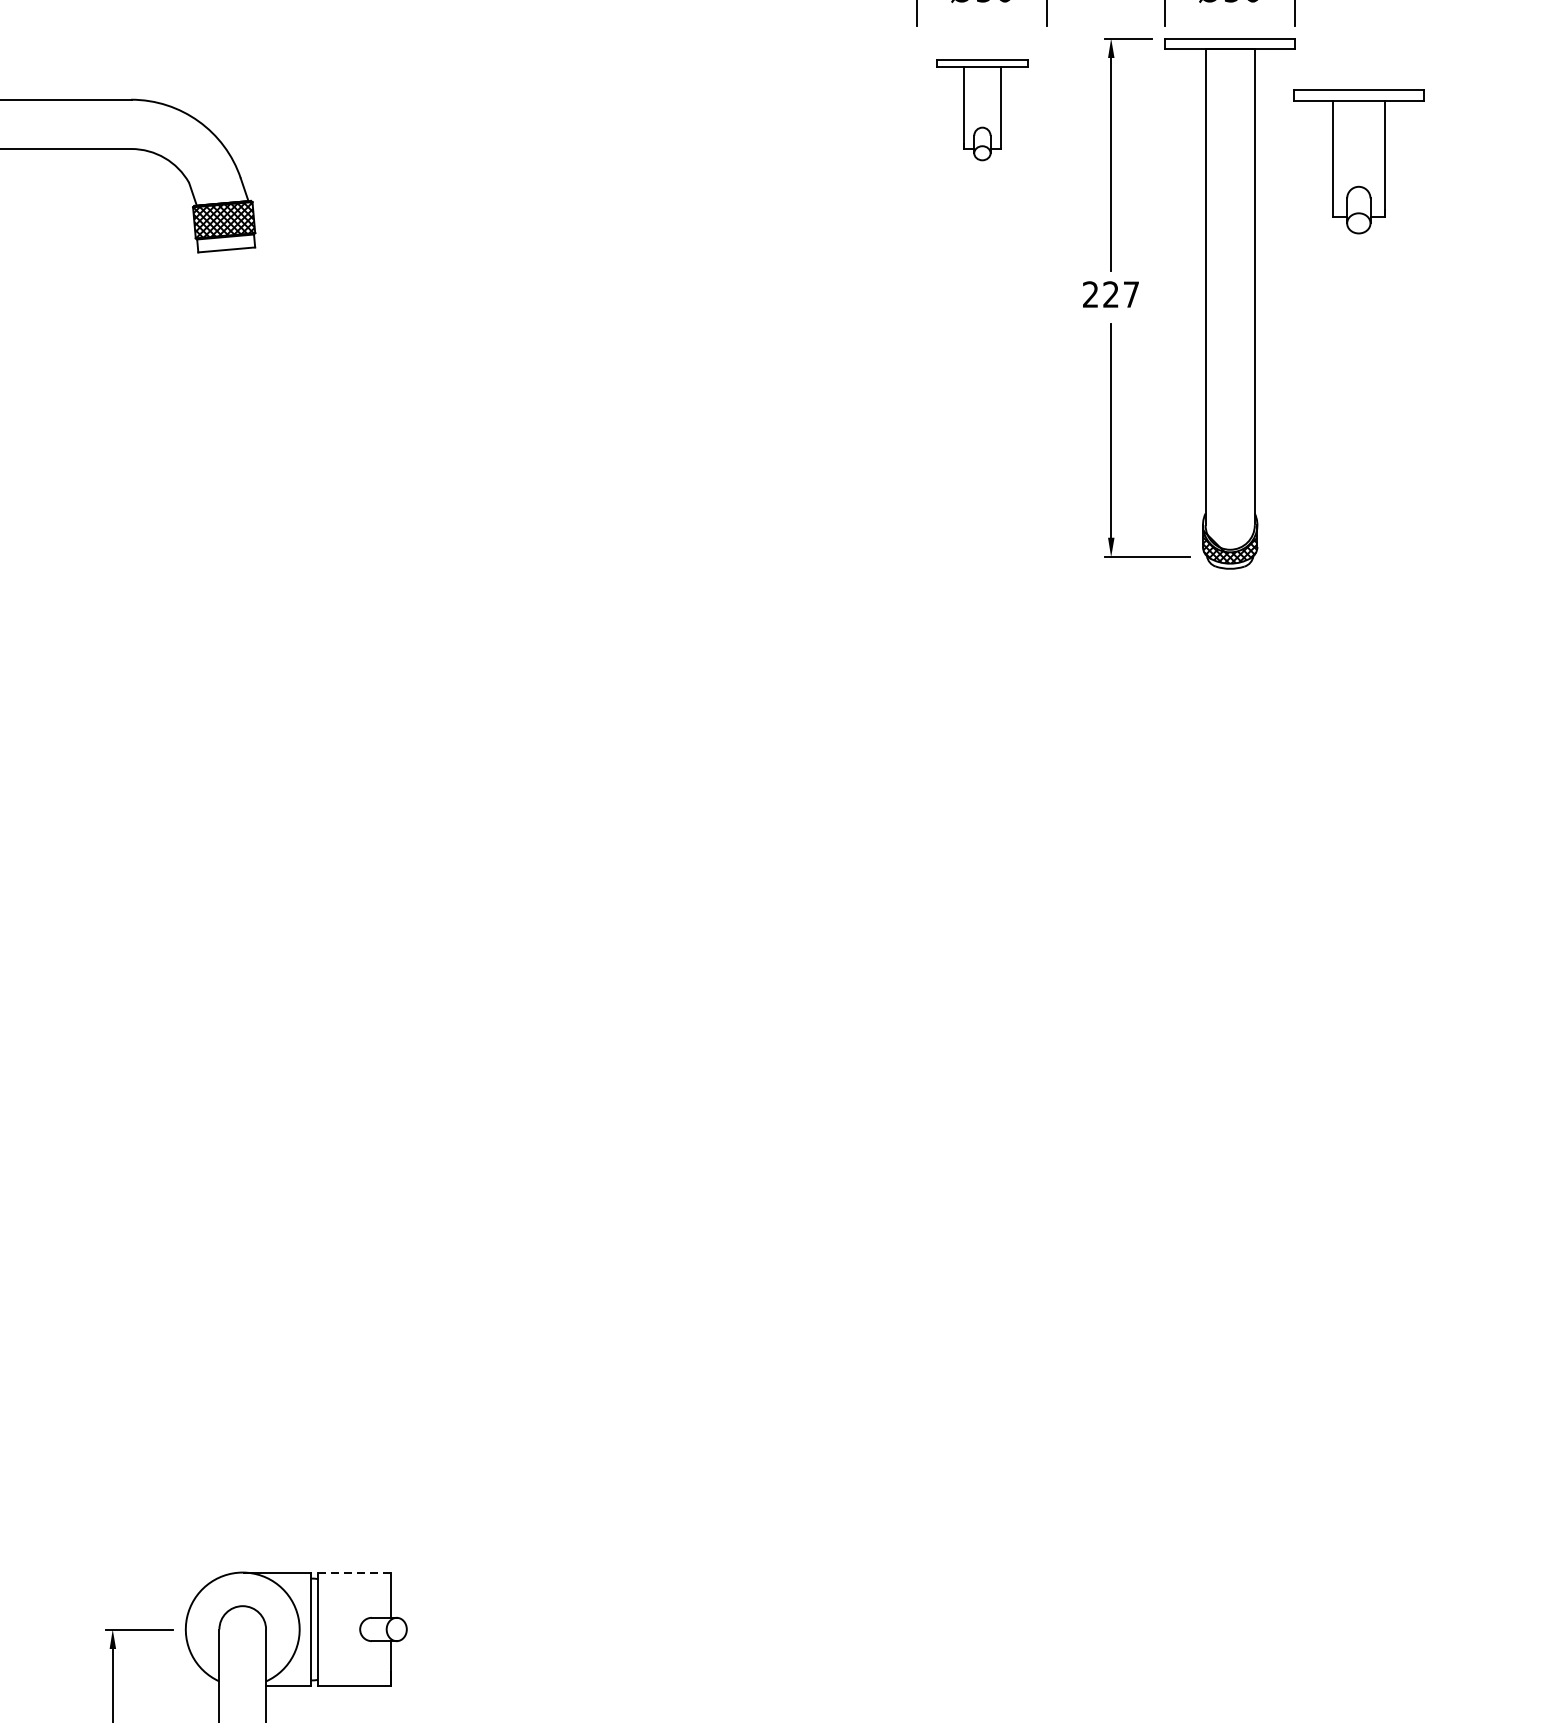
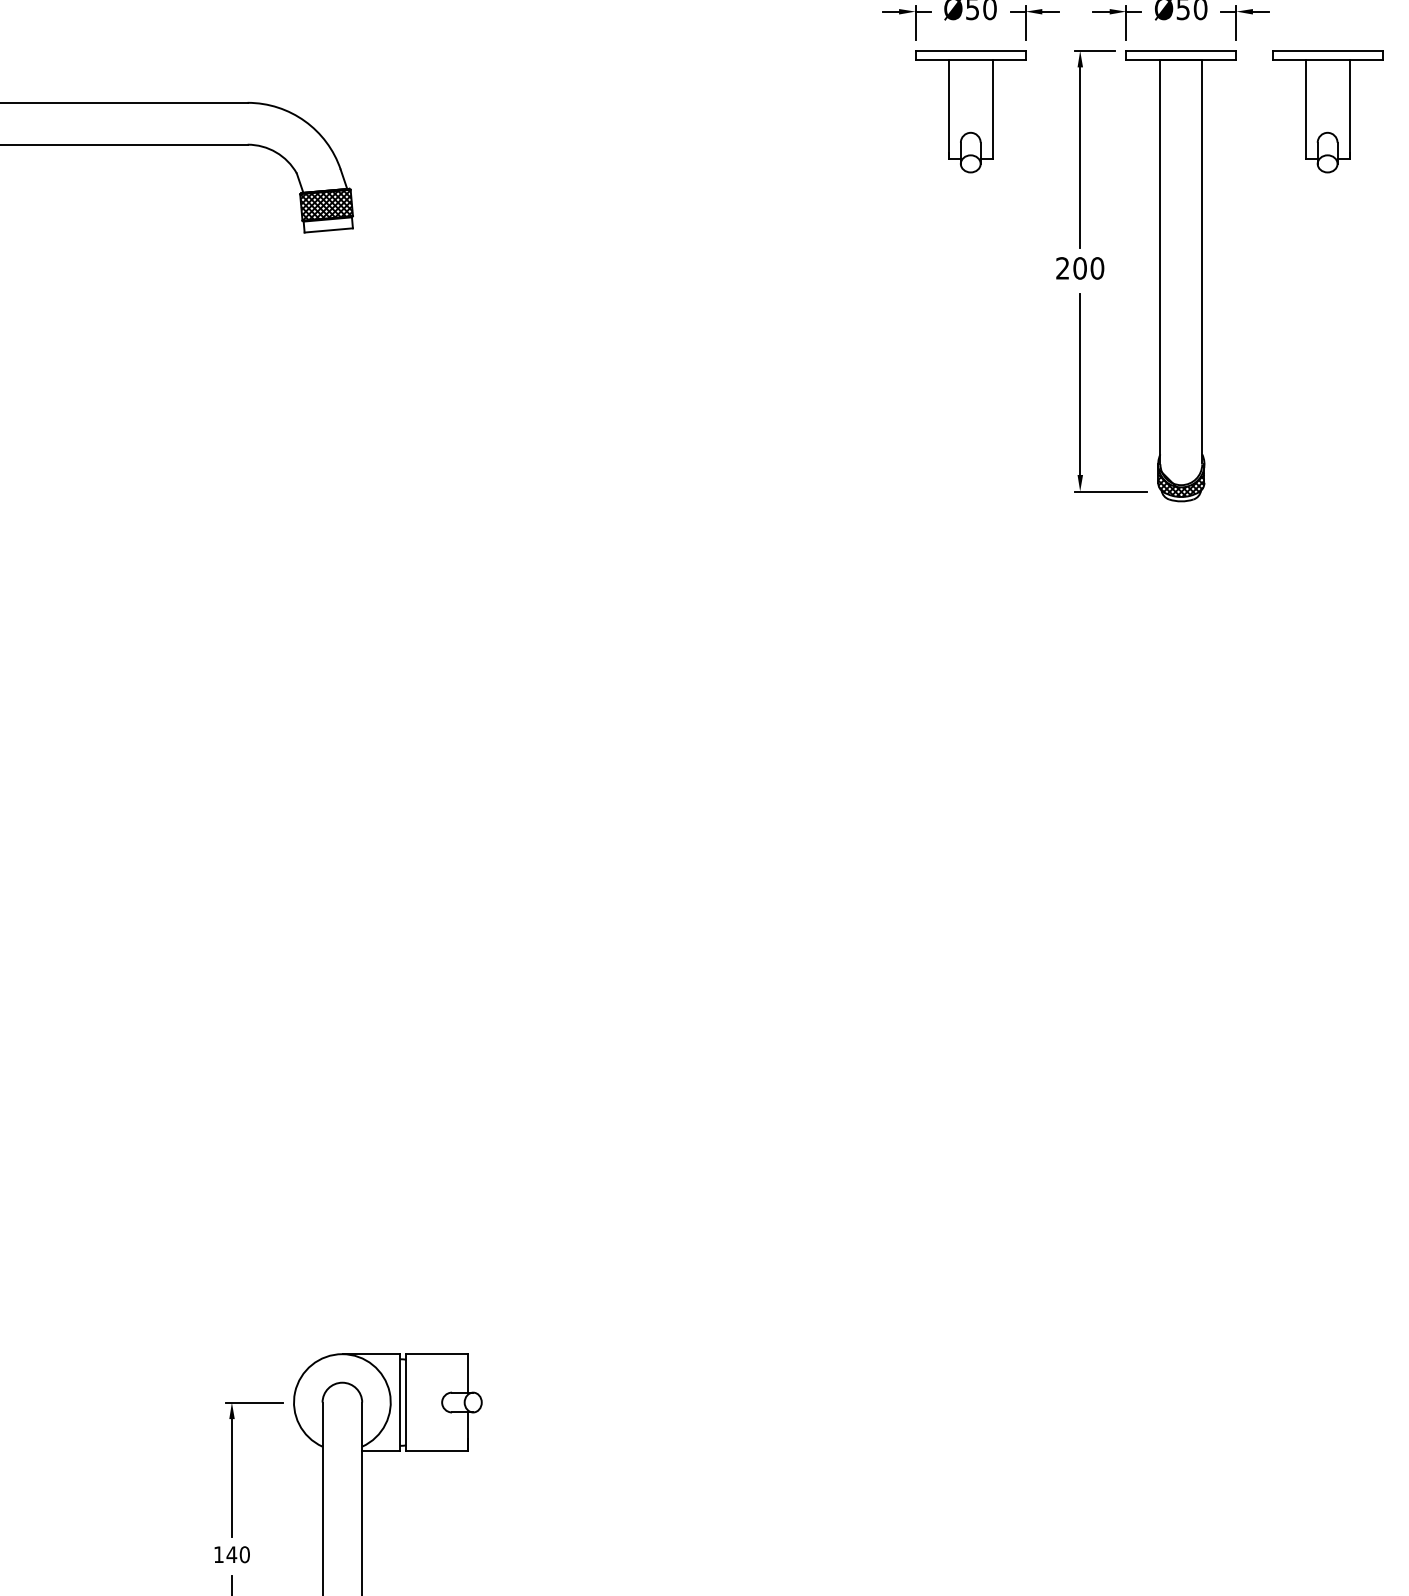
part: (982, 109) -> (970, 111), size x1.43
part: (1358, 161) -> (1327, 111), moved
text: (1120, 294) -> (1088, 268), 227 -> 200
line: (354, 1572) -> (437, 1354), dashed -> solid

